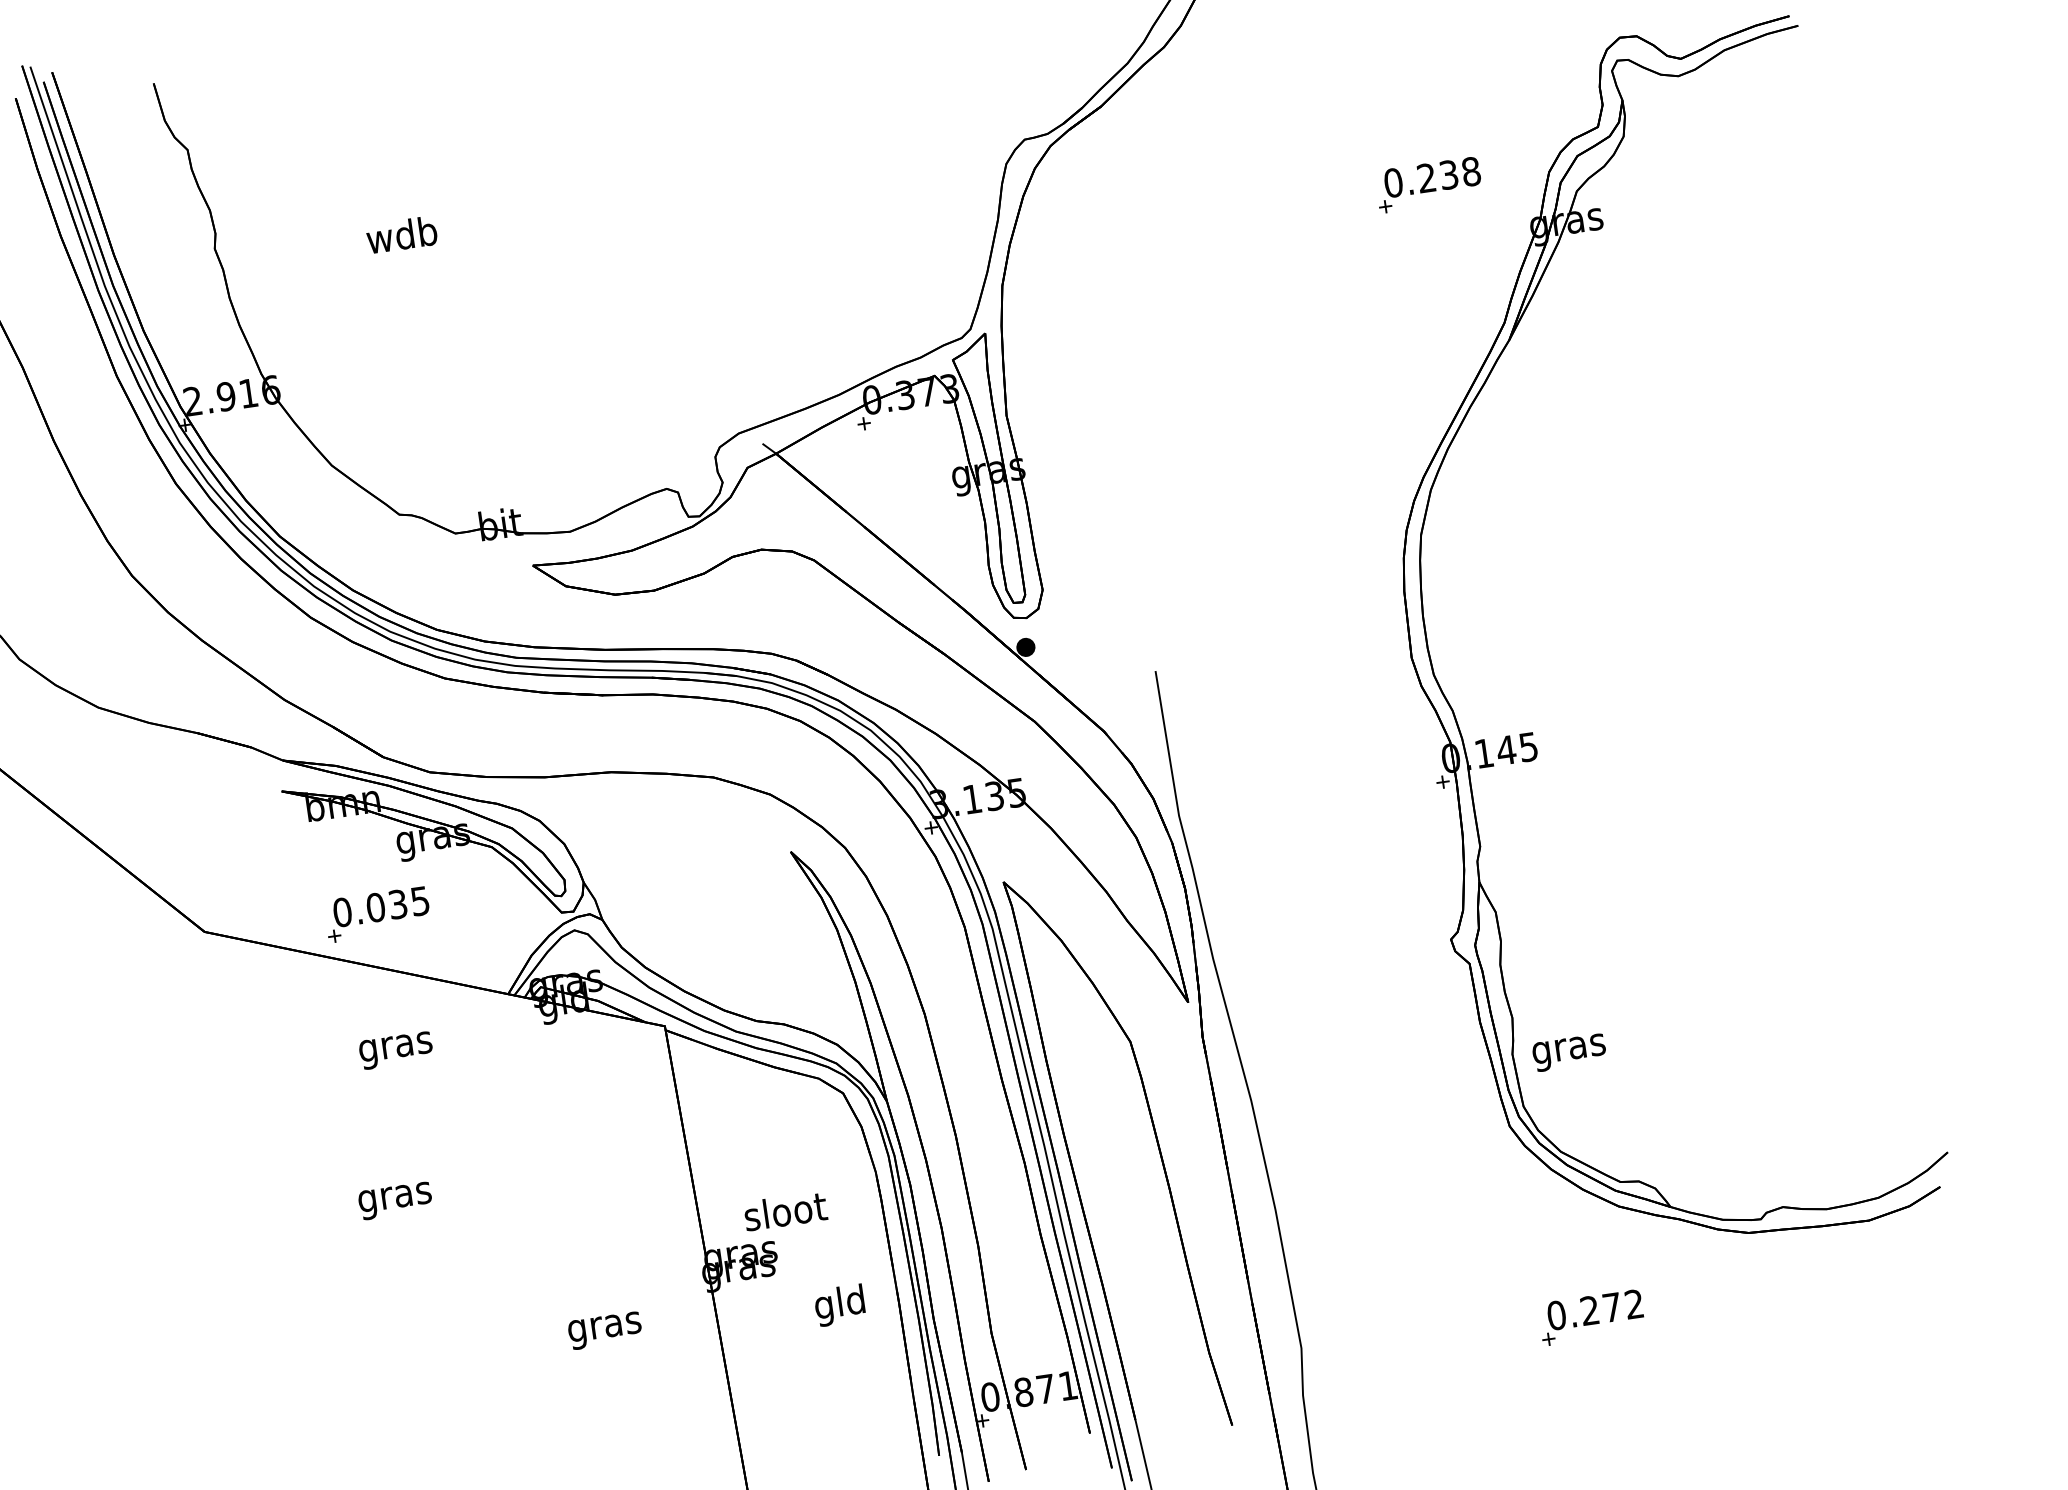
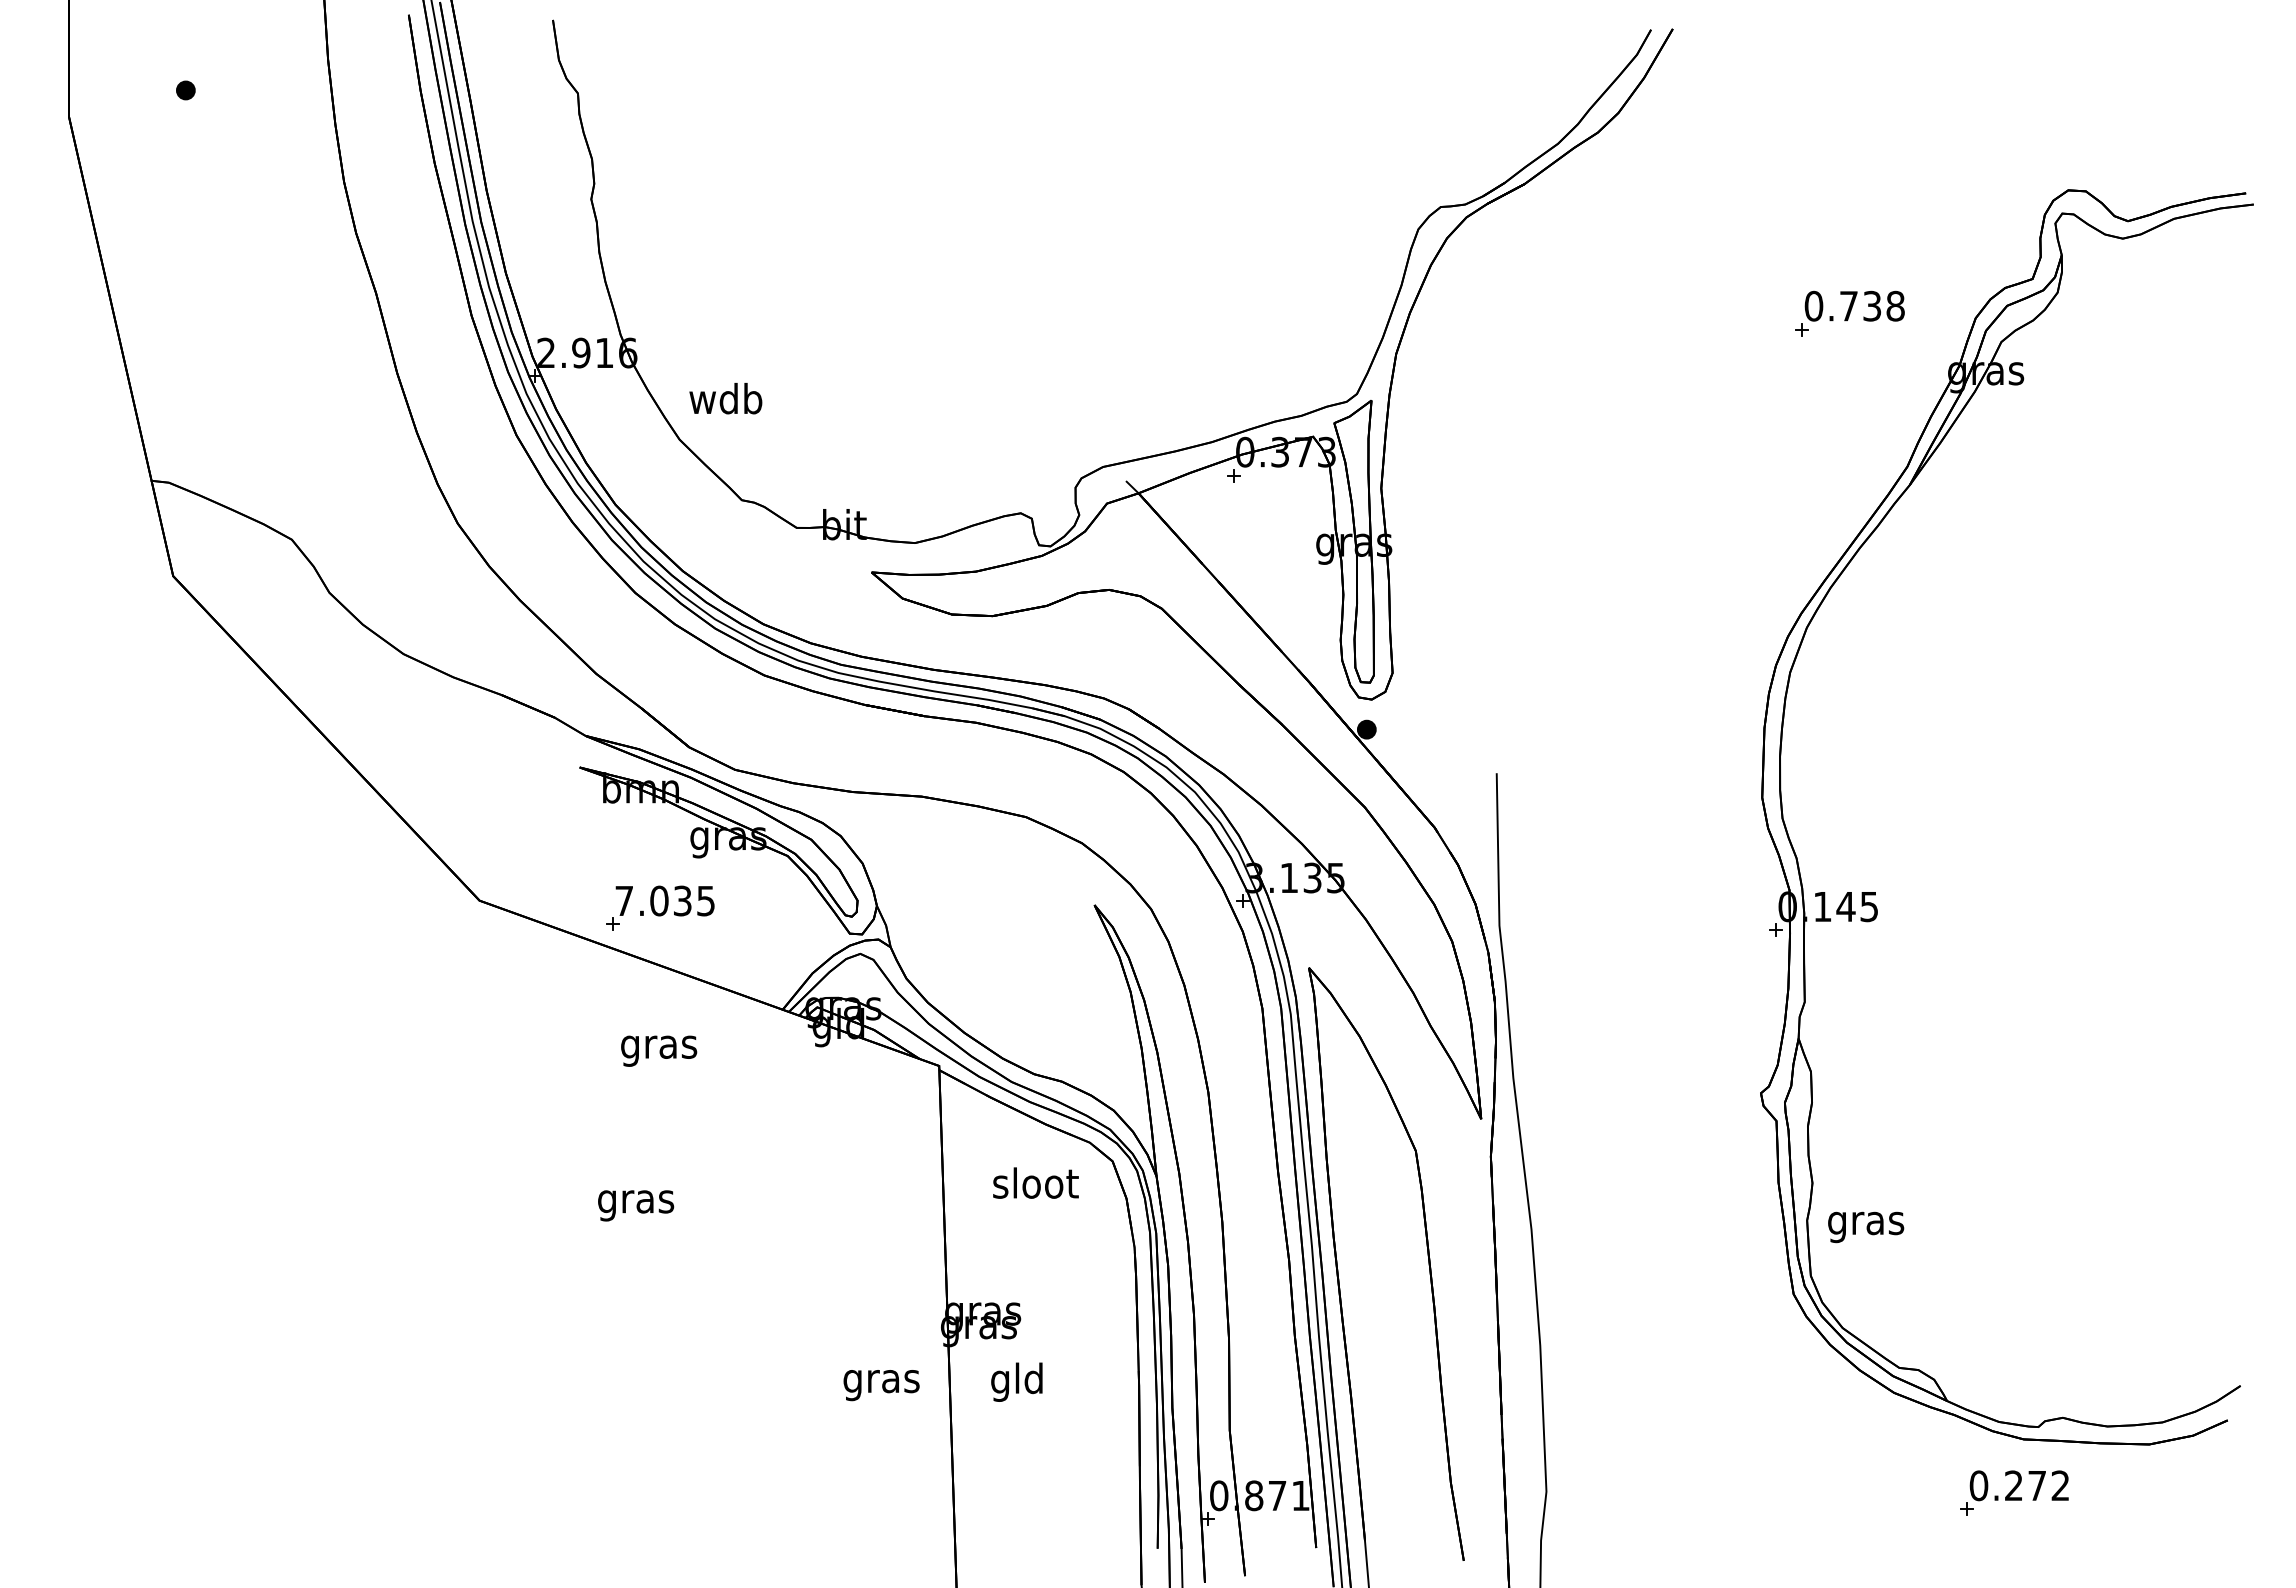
text: (1426, 177) -> (1848, 305), 0.238 -> 0.738
text: (401, 234) -> (725, 398), moved
text: (342, 911) -> (624, 900), 0.035 -> 7.035
text: (785, 1210) -> (1035, 1182), moved
text: (839, 1304) -> (1016, 1381), moved
part: (1591, 1316) -> (2014, 1492), moved
text: (605, 1330) -> (881, 1385), moved

